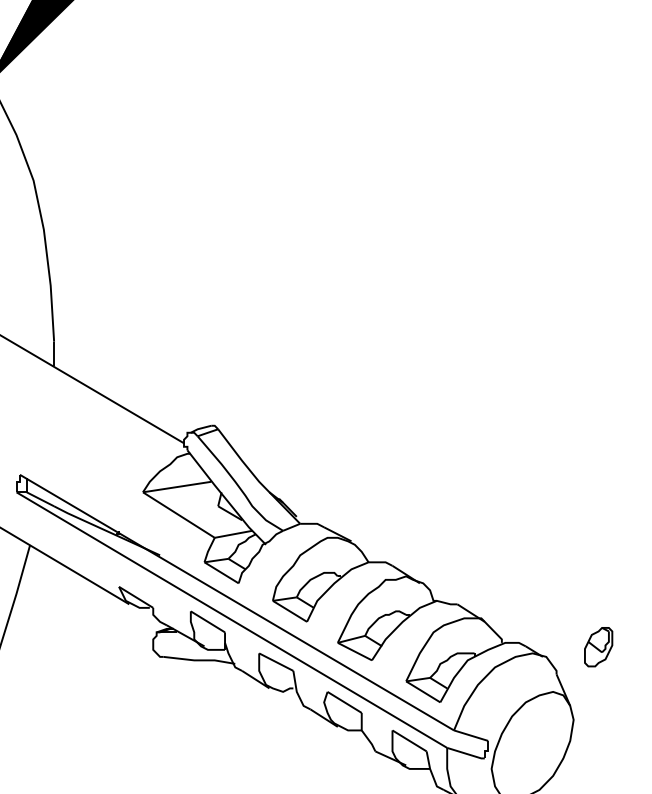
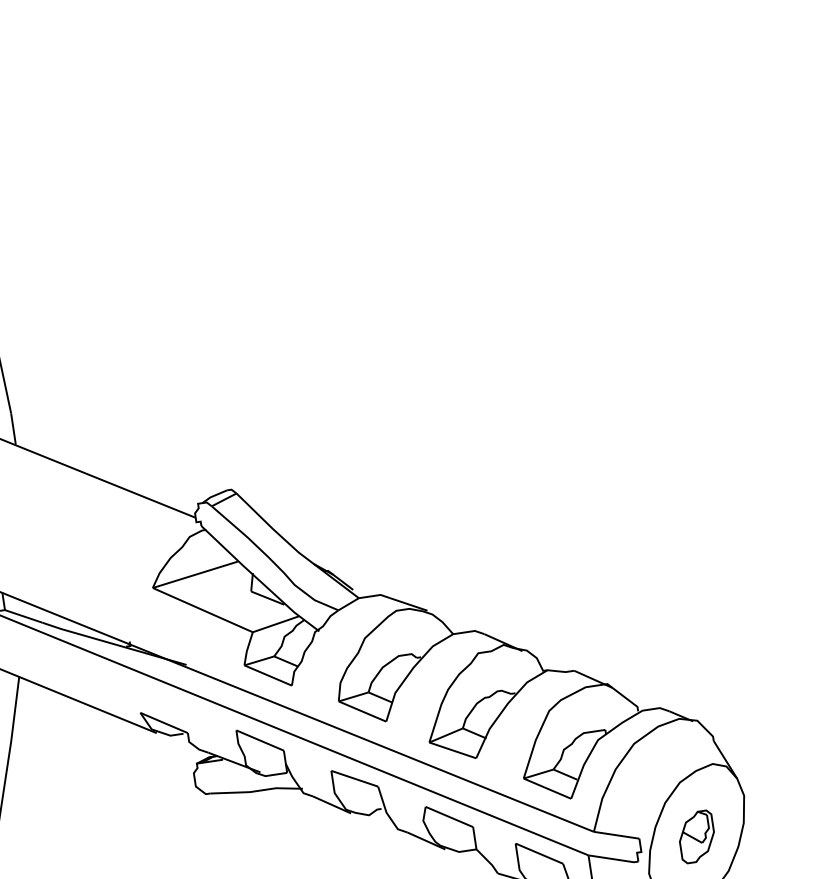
part: (598, 647) -> (696, 837), moved

